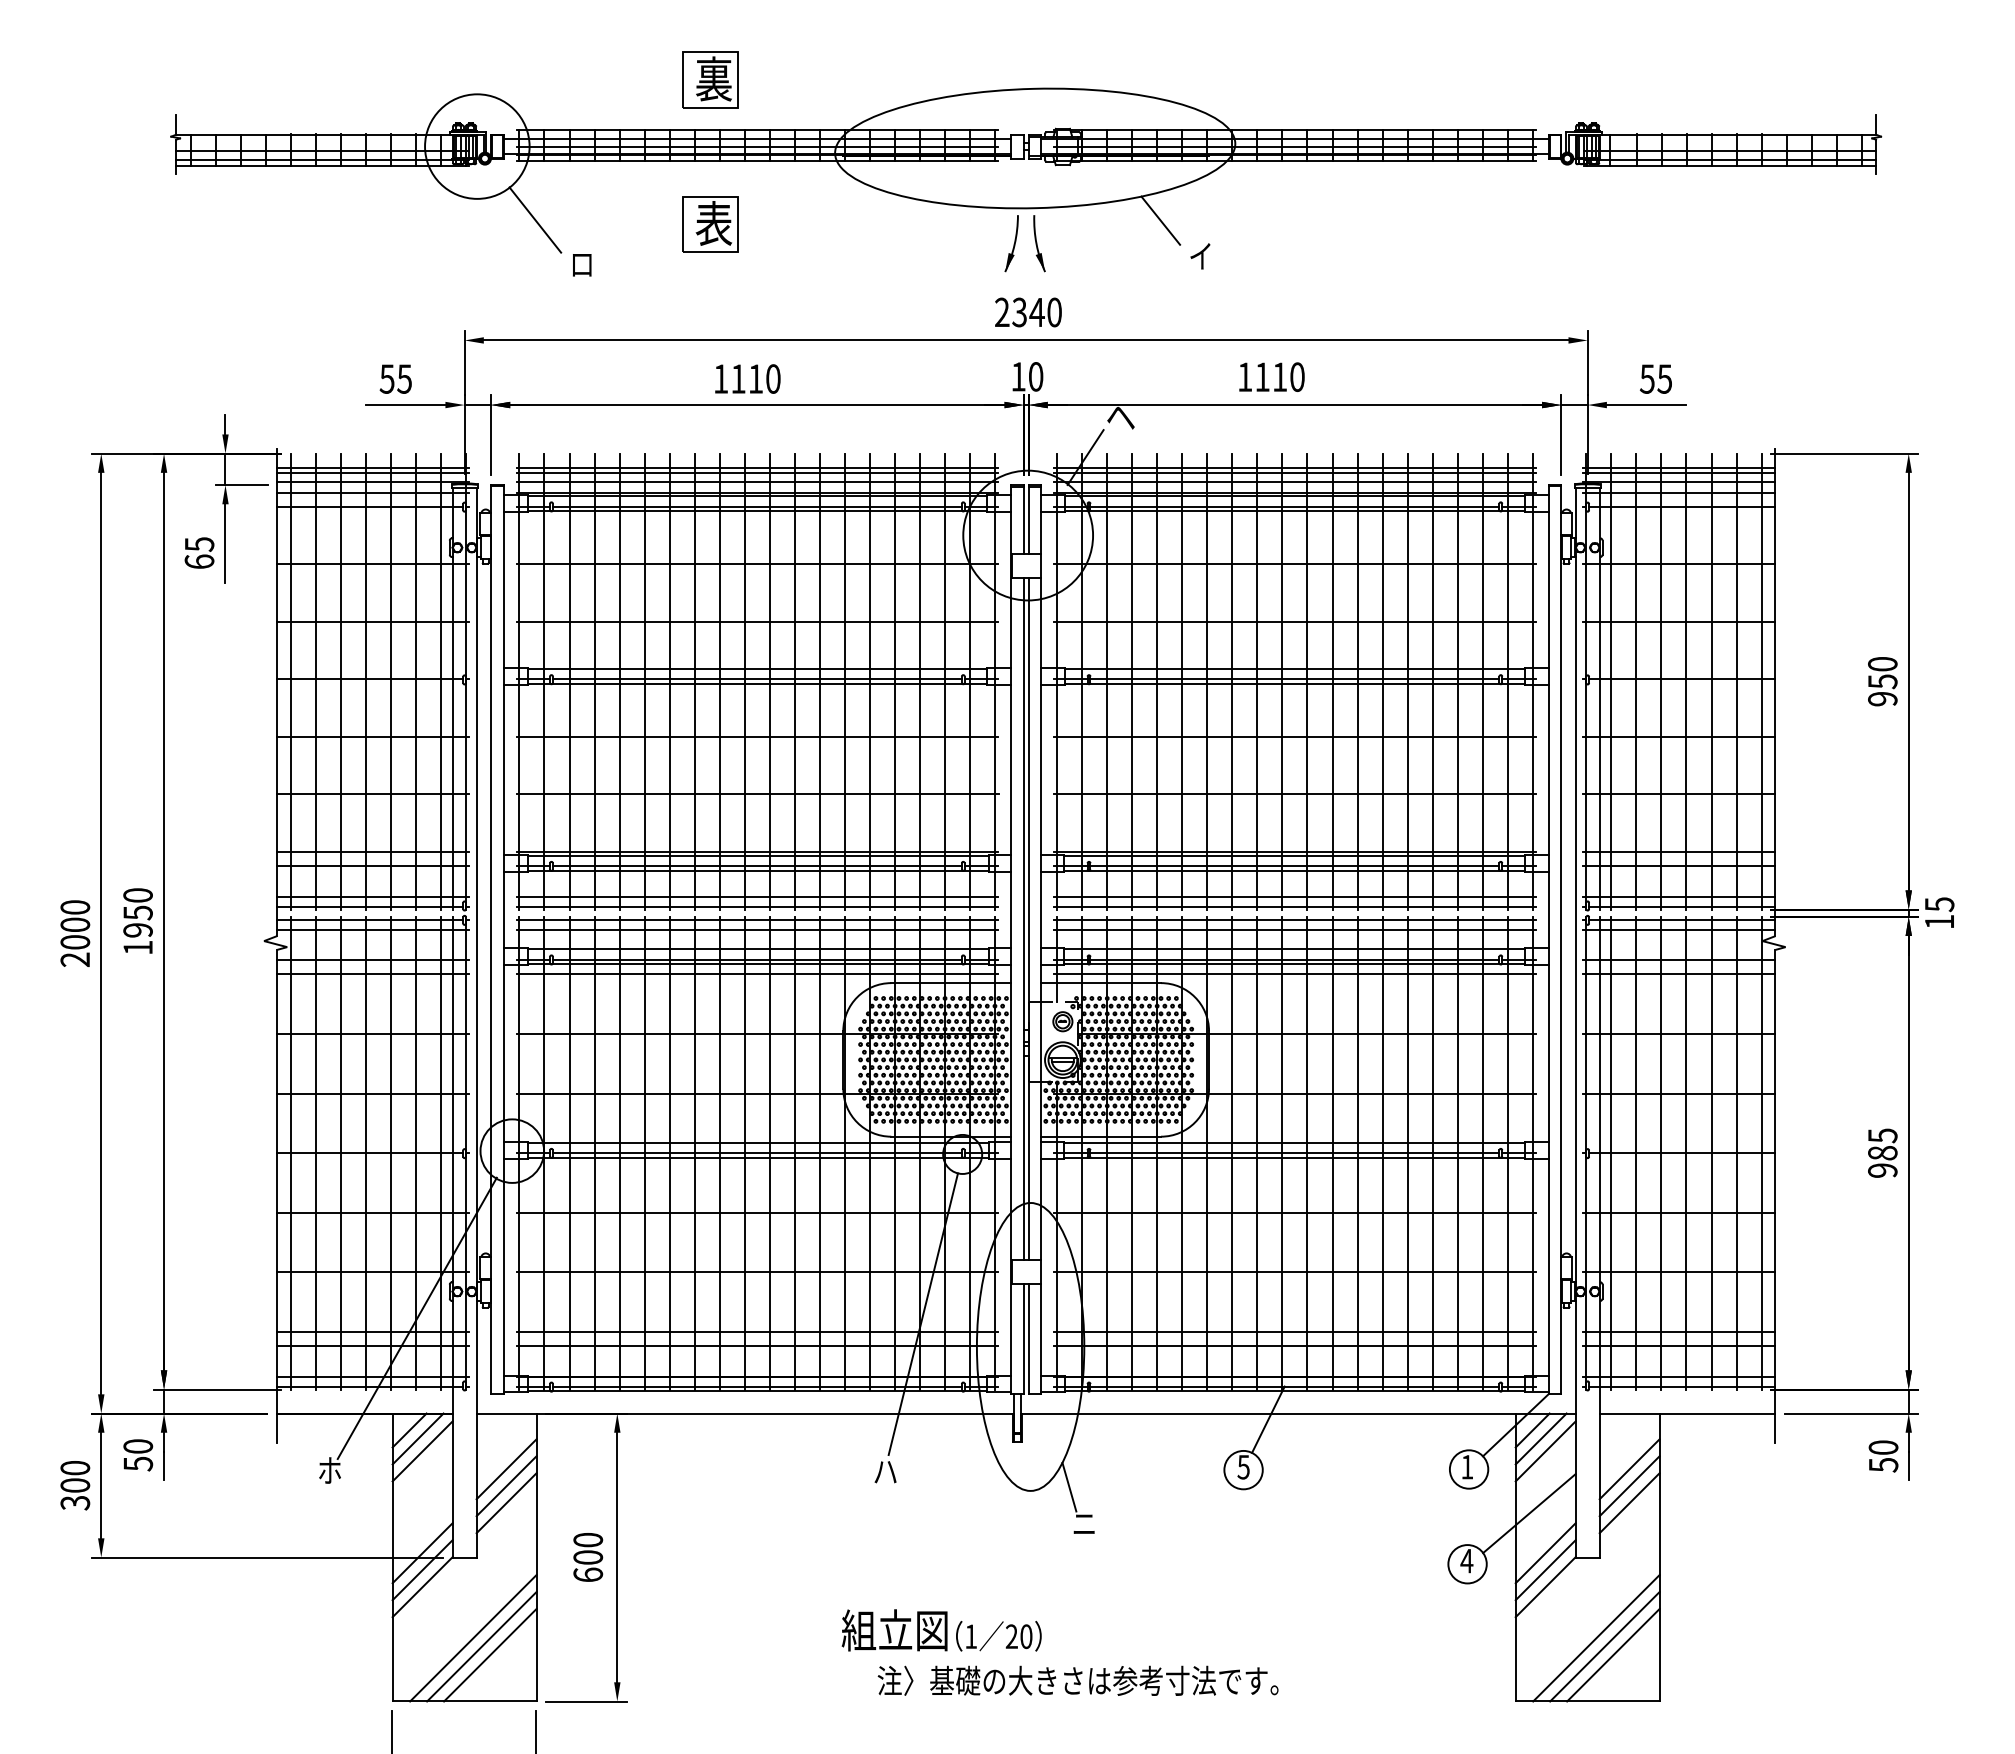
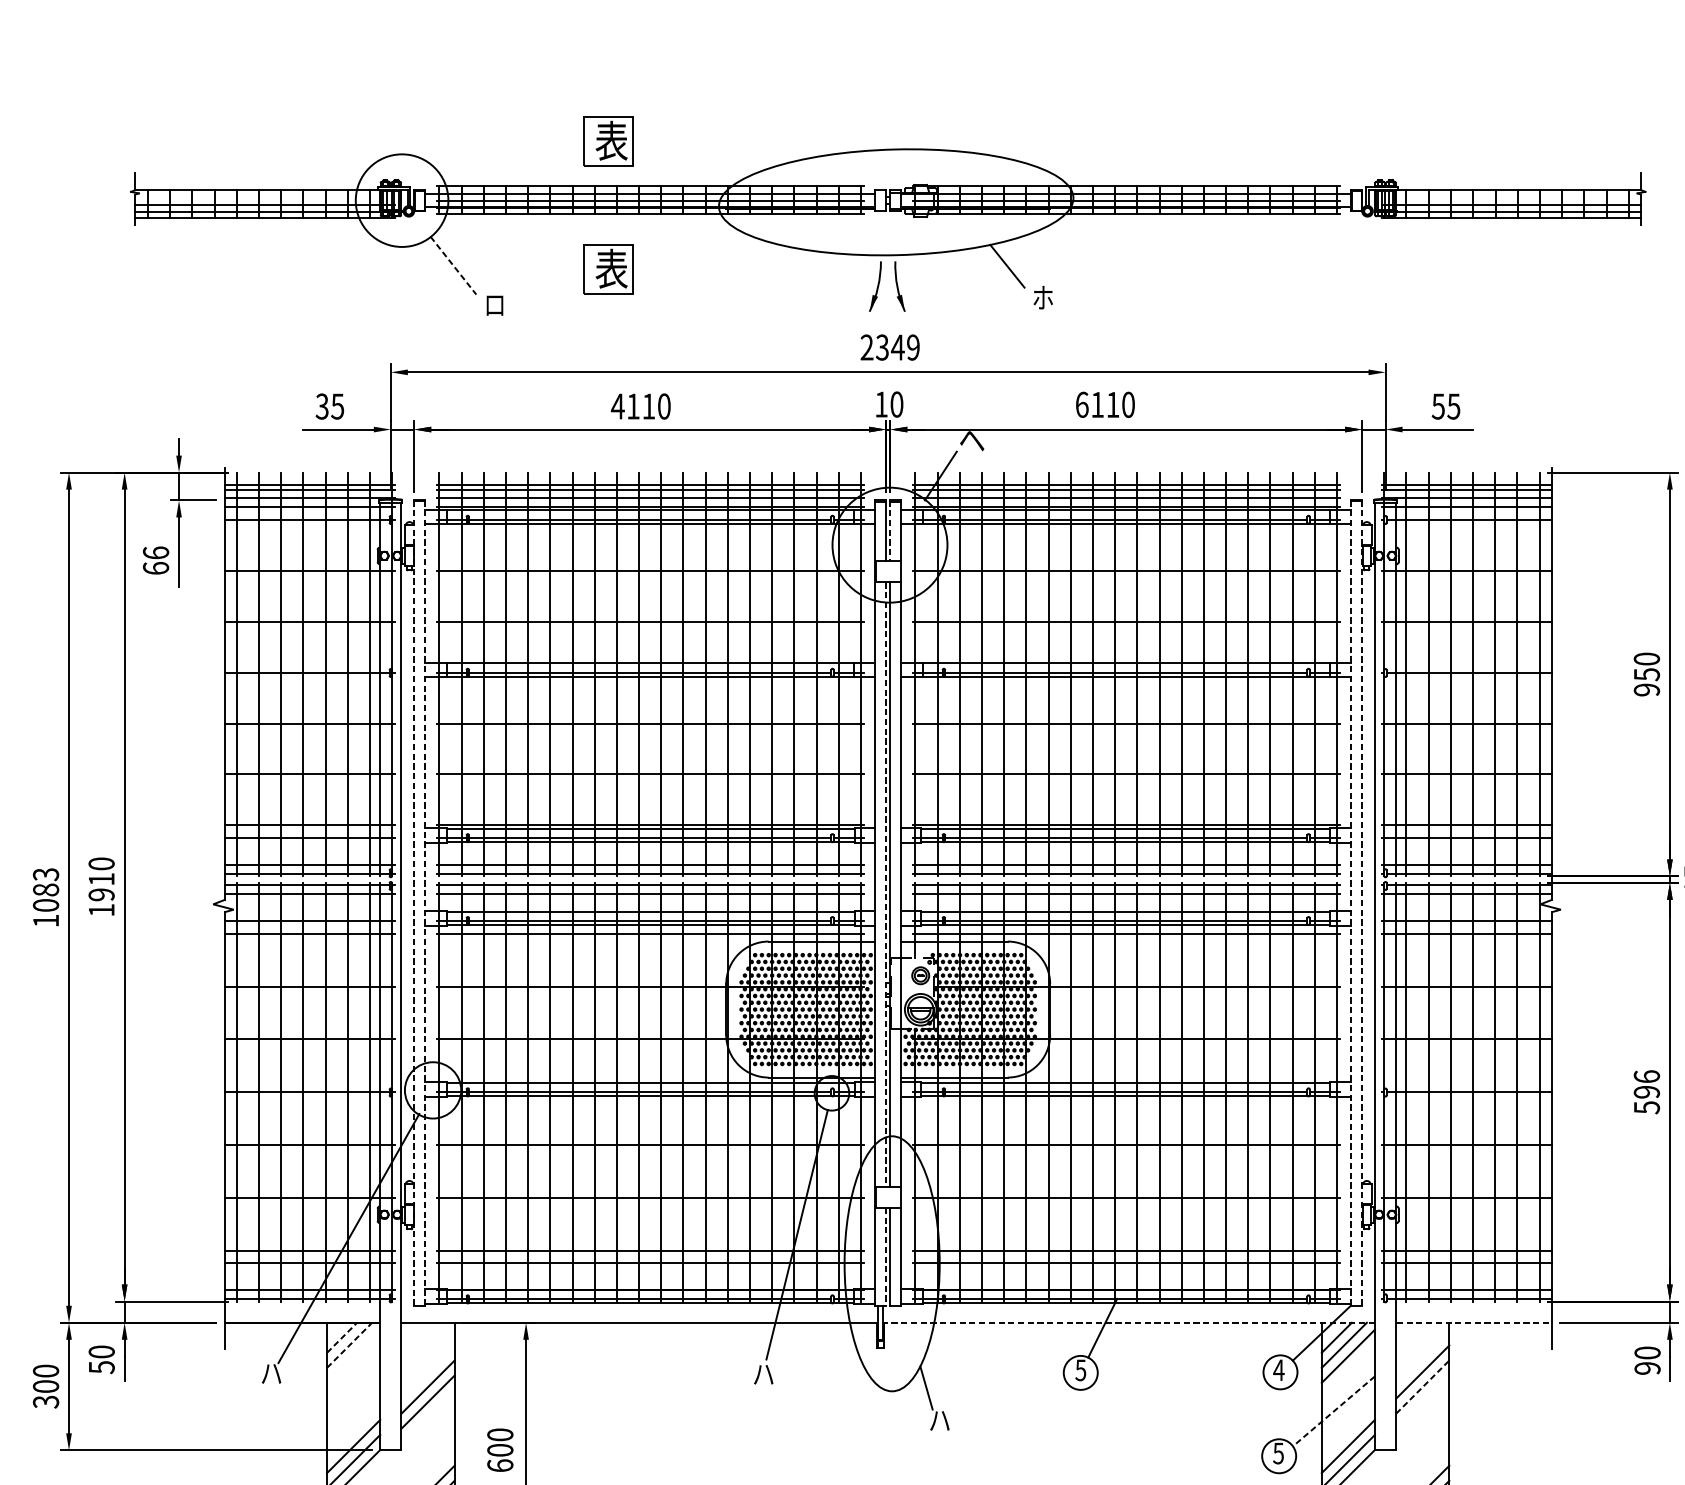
text: (713, 78) -> (611, 140), 裏 -> 表
line: (535, 220) -> (453, 266), solid -> dashed
text: (1201, 255) -> (1043, 297), イ -> ホ
text: (1054, 312) -> (913, 347), 2340 -> 2349
text: (1245, 376) -> (1082, 404), 1110 -> 6110
text: (387, 378) -> (322, 406), 55 -> 35
text: (720, 378) -> (617, 406), 1110 -> 4110
line: (1028, 519) -> (890, 530), solid -> dashed
text: (199, 544) -> (156, 553), 65 -> 66
text: (137, 912) -> (101, 879), 1950 -> 1910
line: (1023, 918) -> (885, 884), solid -> dashed
text: (75, 933) -> (46, 897), 2000 -> 1083
line: (491, 939) -> (414, 902), solid -> dashed
line: (503, 939) -> (425, 902), solid -> dashed
line: (1548, 939) -> (1350, 902), solid -> dashed
line: (1561, 939) -> (1362, 902), solid -> dashed
text: (1882, 1153) -> (1646, 1092), 985 -> 596
line: (1023, 1339) -> (885, 1257), solid -> dashed
line: (1298, 1413) -> (1129, 1322), solid -> dashed
line: (1688, 1413) -> (1474, 1322), solid -> dashed
line: (409, 1430) -> (342, 1337), solid -> dashed
line: (418, 1438) -> (349, 1344), solid -> dashed
line: (422, 1451) -> (353, 1356), removed
text: (1883, 1465) -> (1647, 1368), 50 -> 90
text: (1466, 1467) -> (1278, 1370), 1 -> 4
line: (506, 1469) -> (427, 1372), removed
text: (329, 1470) -> (271, 1373), ホ -> ハ
line: (1630, 1485) -> (1423, 1386), solid -> dashed
line: (1629, 1503) -> (1422, 1402), removed
line: (1529, 1513) -> (1334, 1411), solid -> dashed
text: (1084, 1524) -> (939, 1421), ニ -> ハ
text: (1466, 1561) -> (1278, 1453), 4 -> 5

